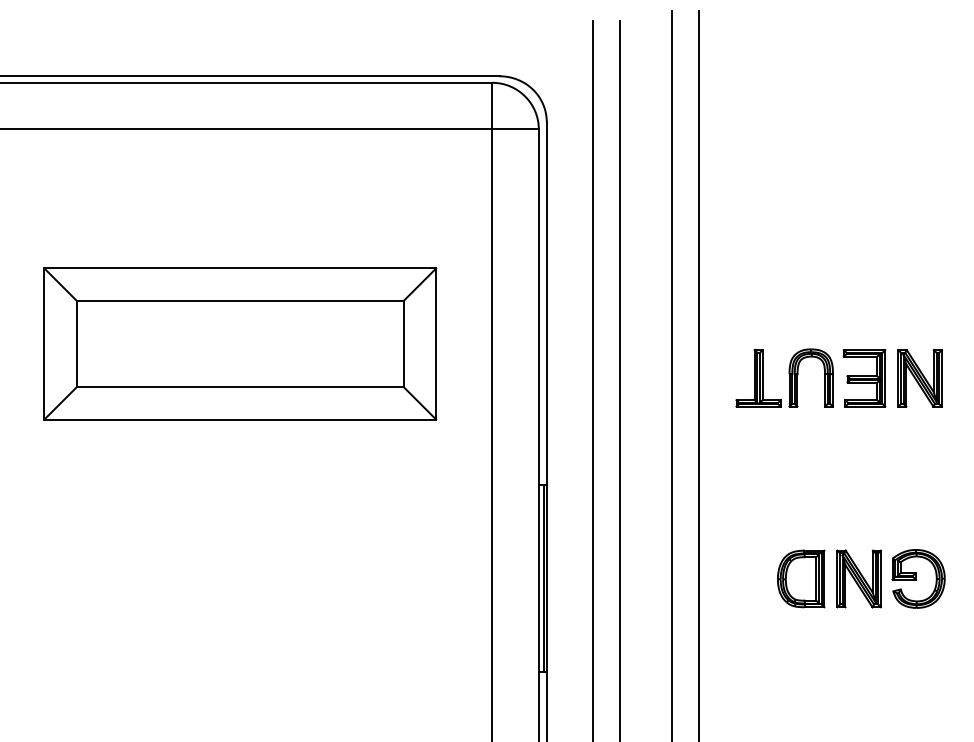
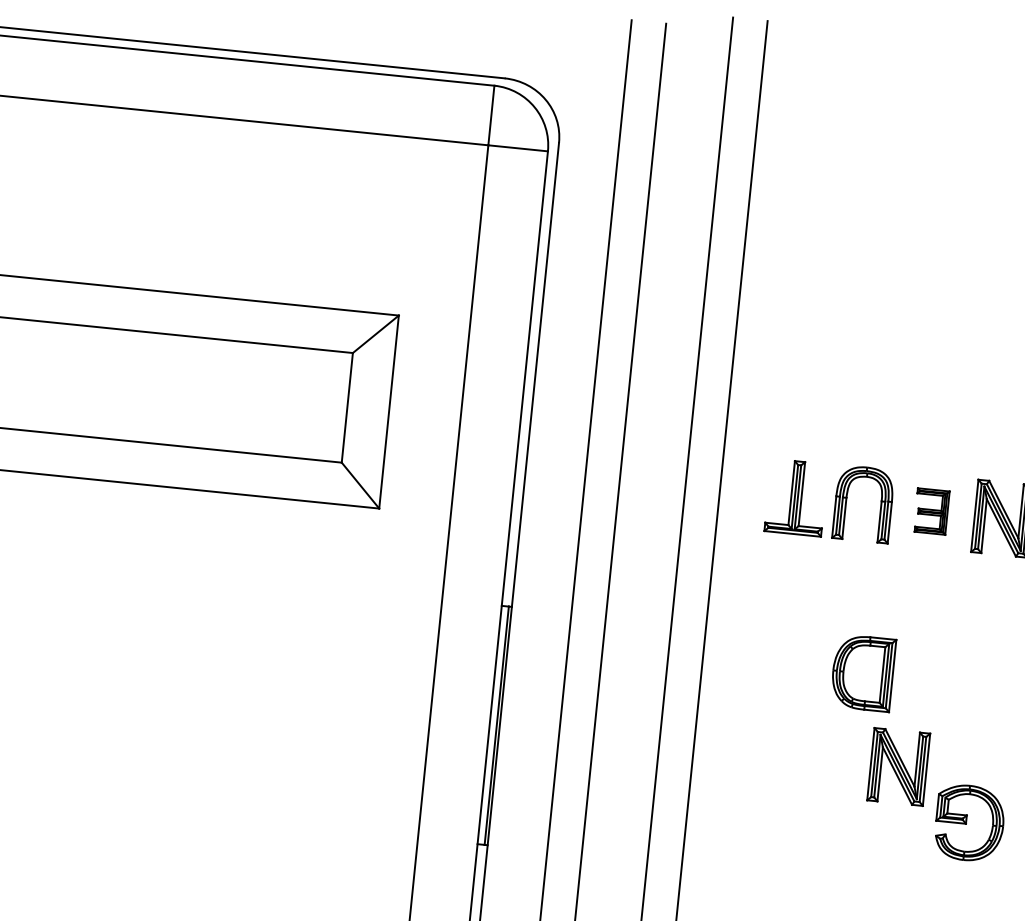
part: (864, 378) -> (931, 511), size x0.6
part: (801, 578) -> (863, 672), moved
part: (918, 578) -> (969, 822), moved

